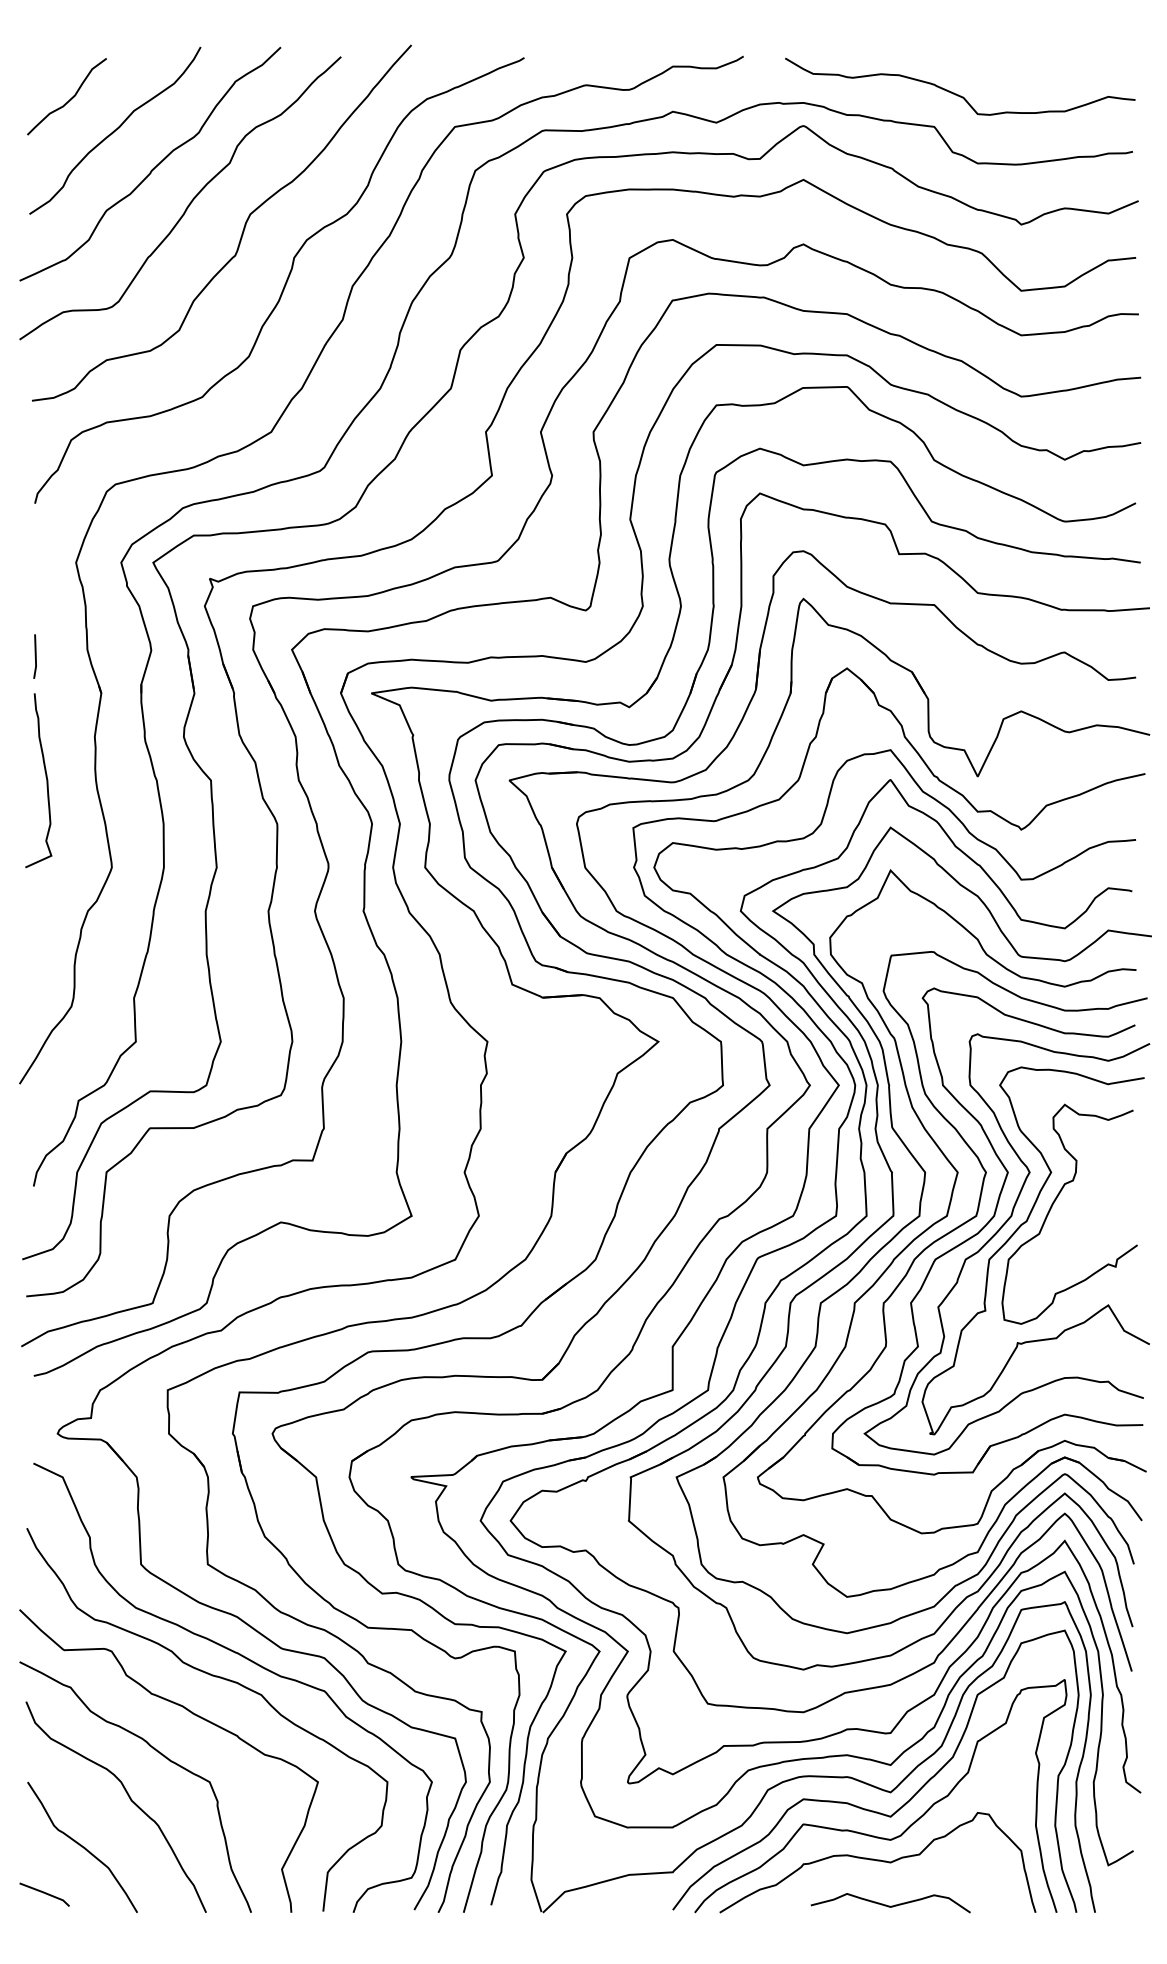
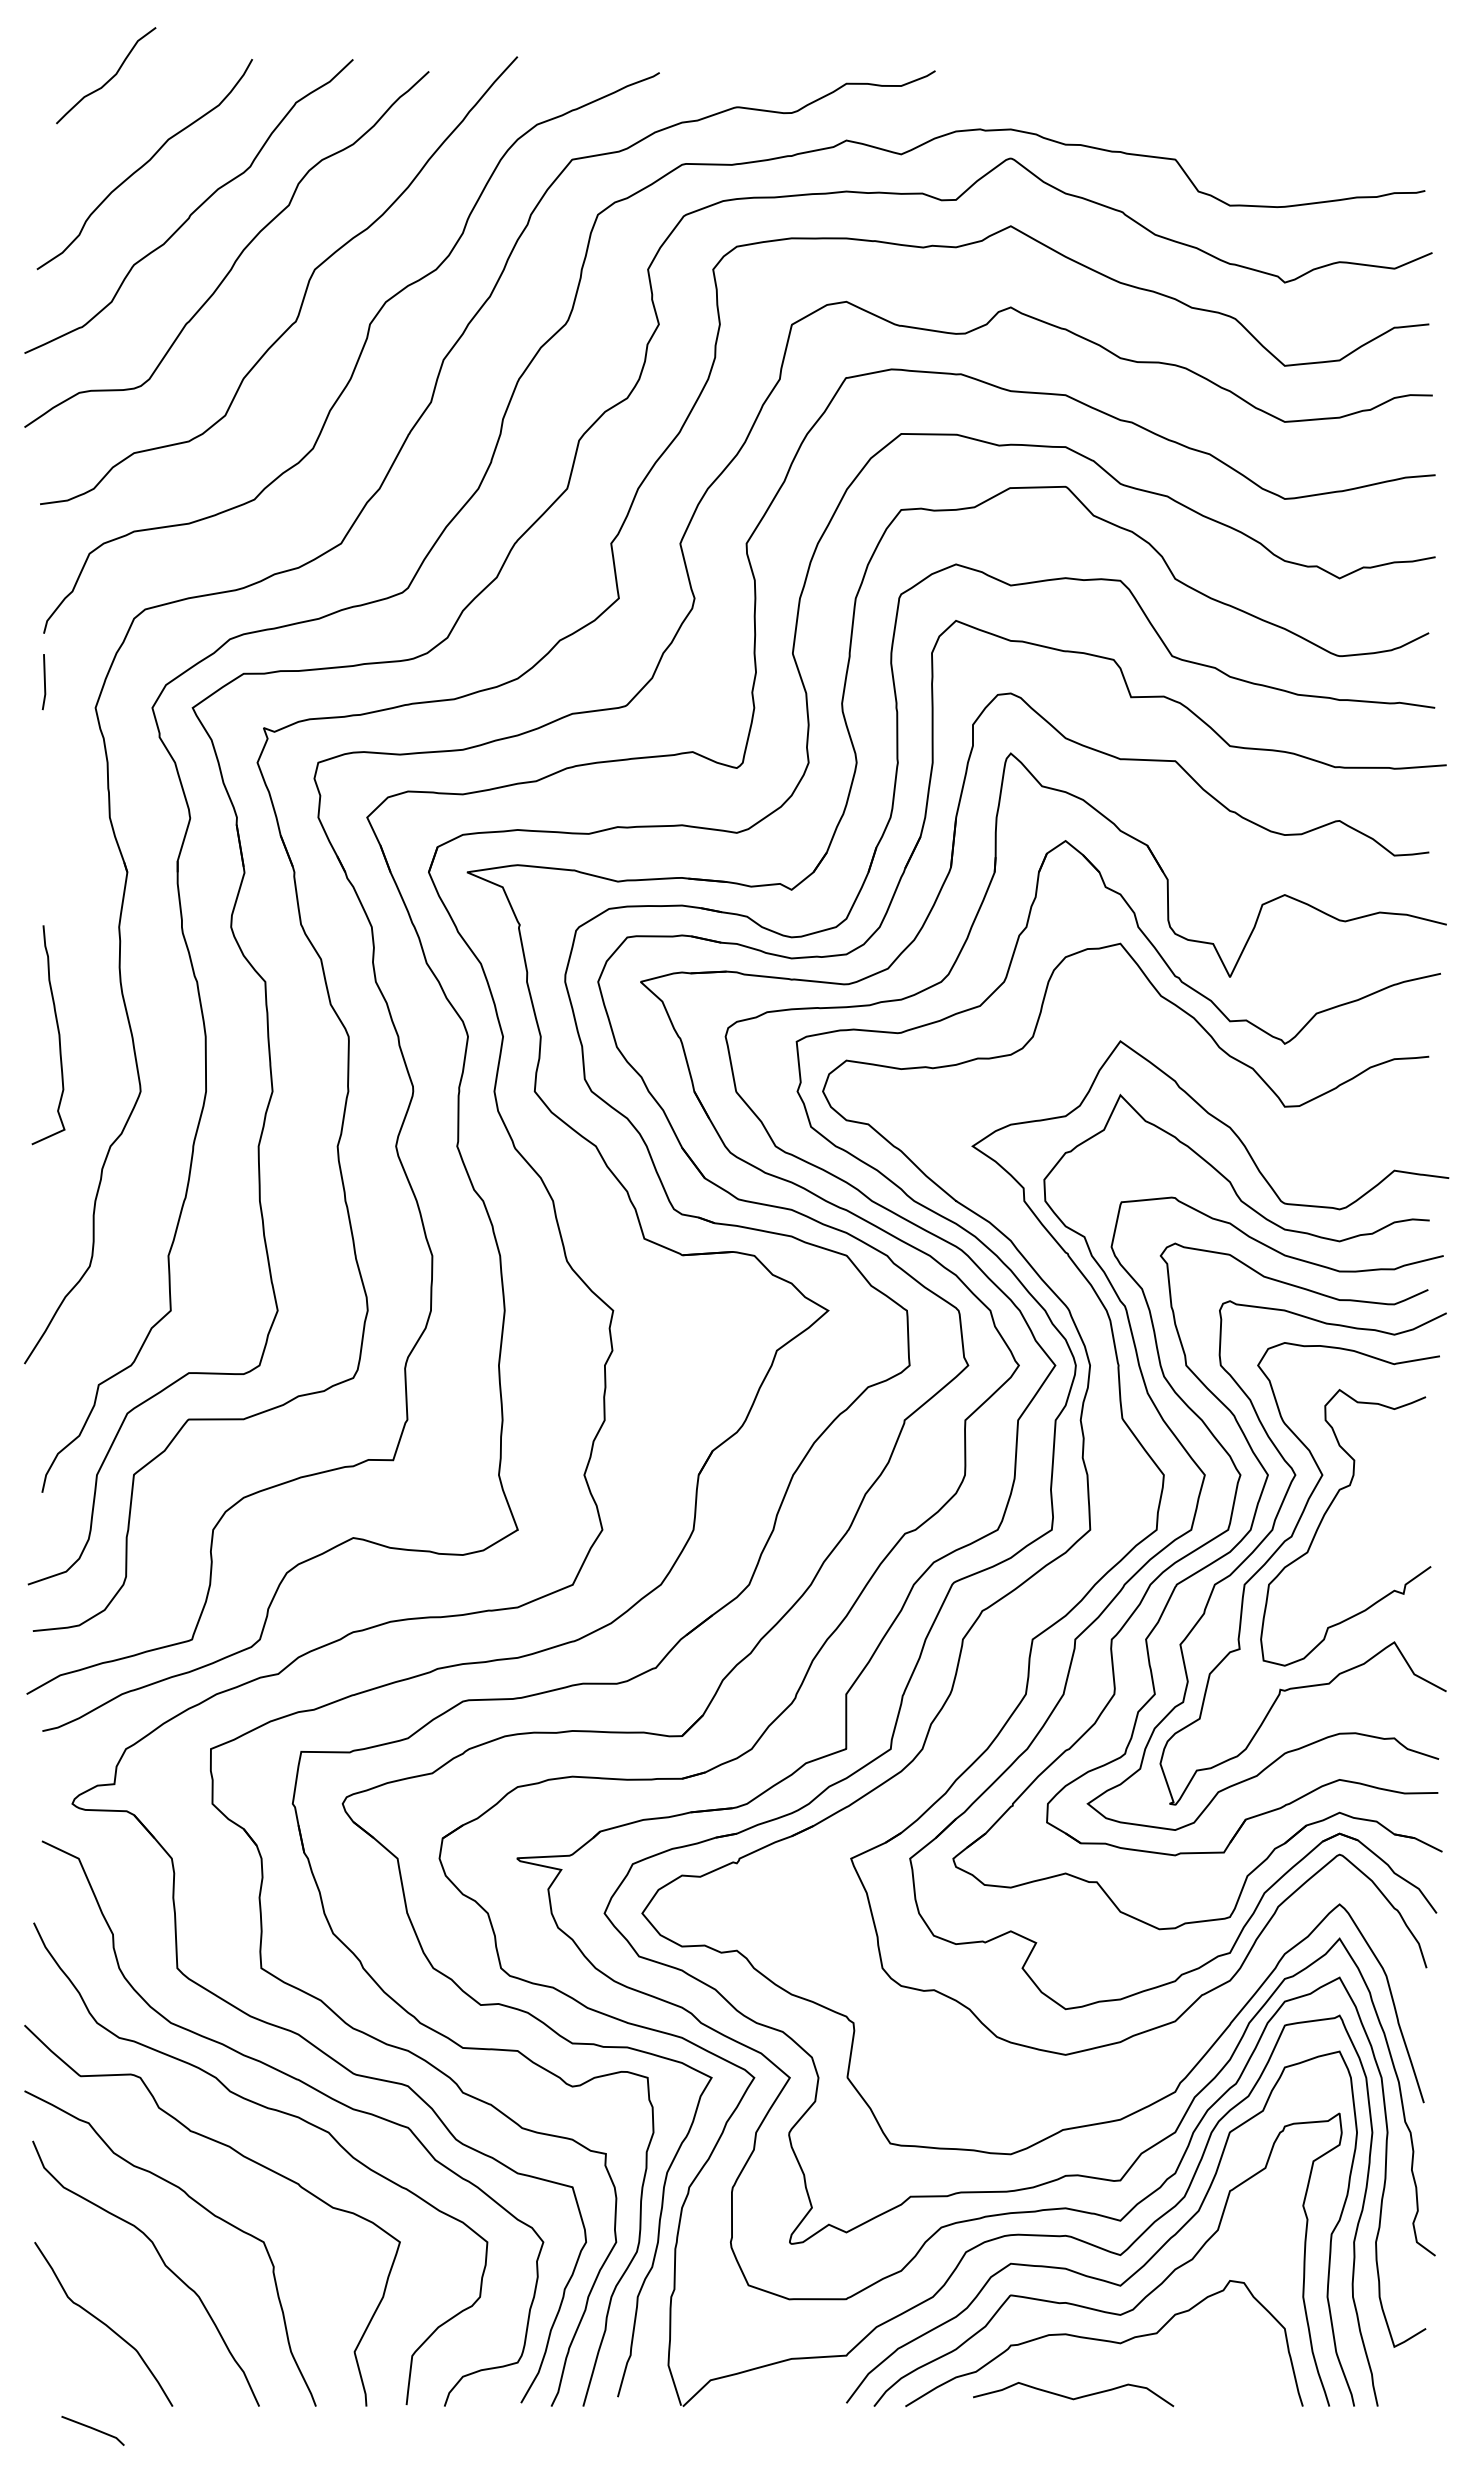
curve: (955, 93) -> (1202, 117), removed
curve: (70, 98) -> (110, 78), moved
line: (35, 656) -> (44, 682), moved
curve: (45, 777) -> (57, 1031), moved
part: (880, 1224) -> (1107, 1540), removed
line: (44, 1893) -> (92, 2429), moved
curve: (889, 1905) -> (1071, 2397), moved

